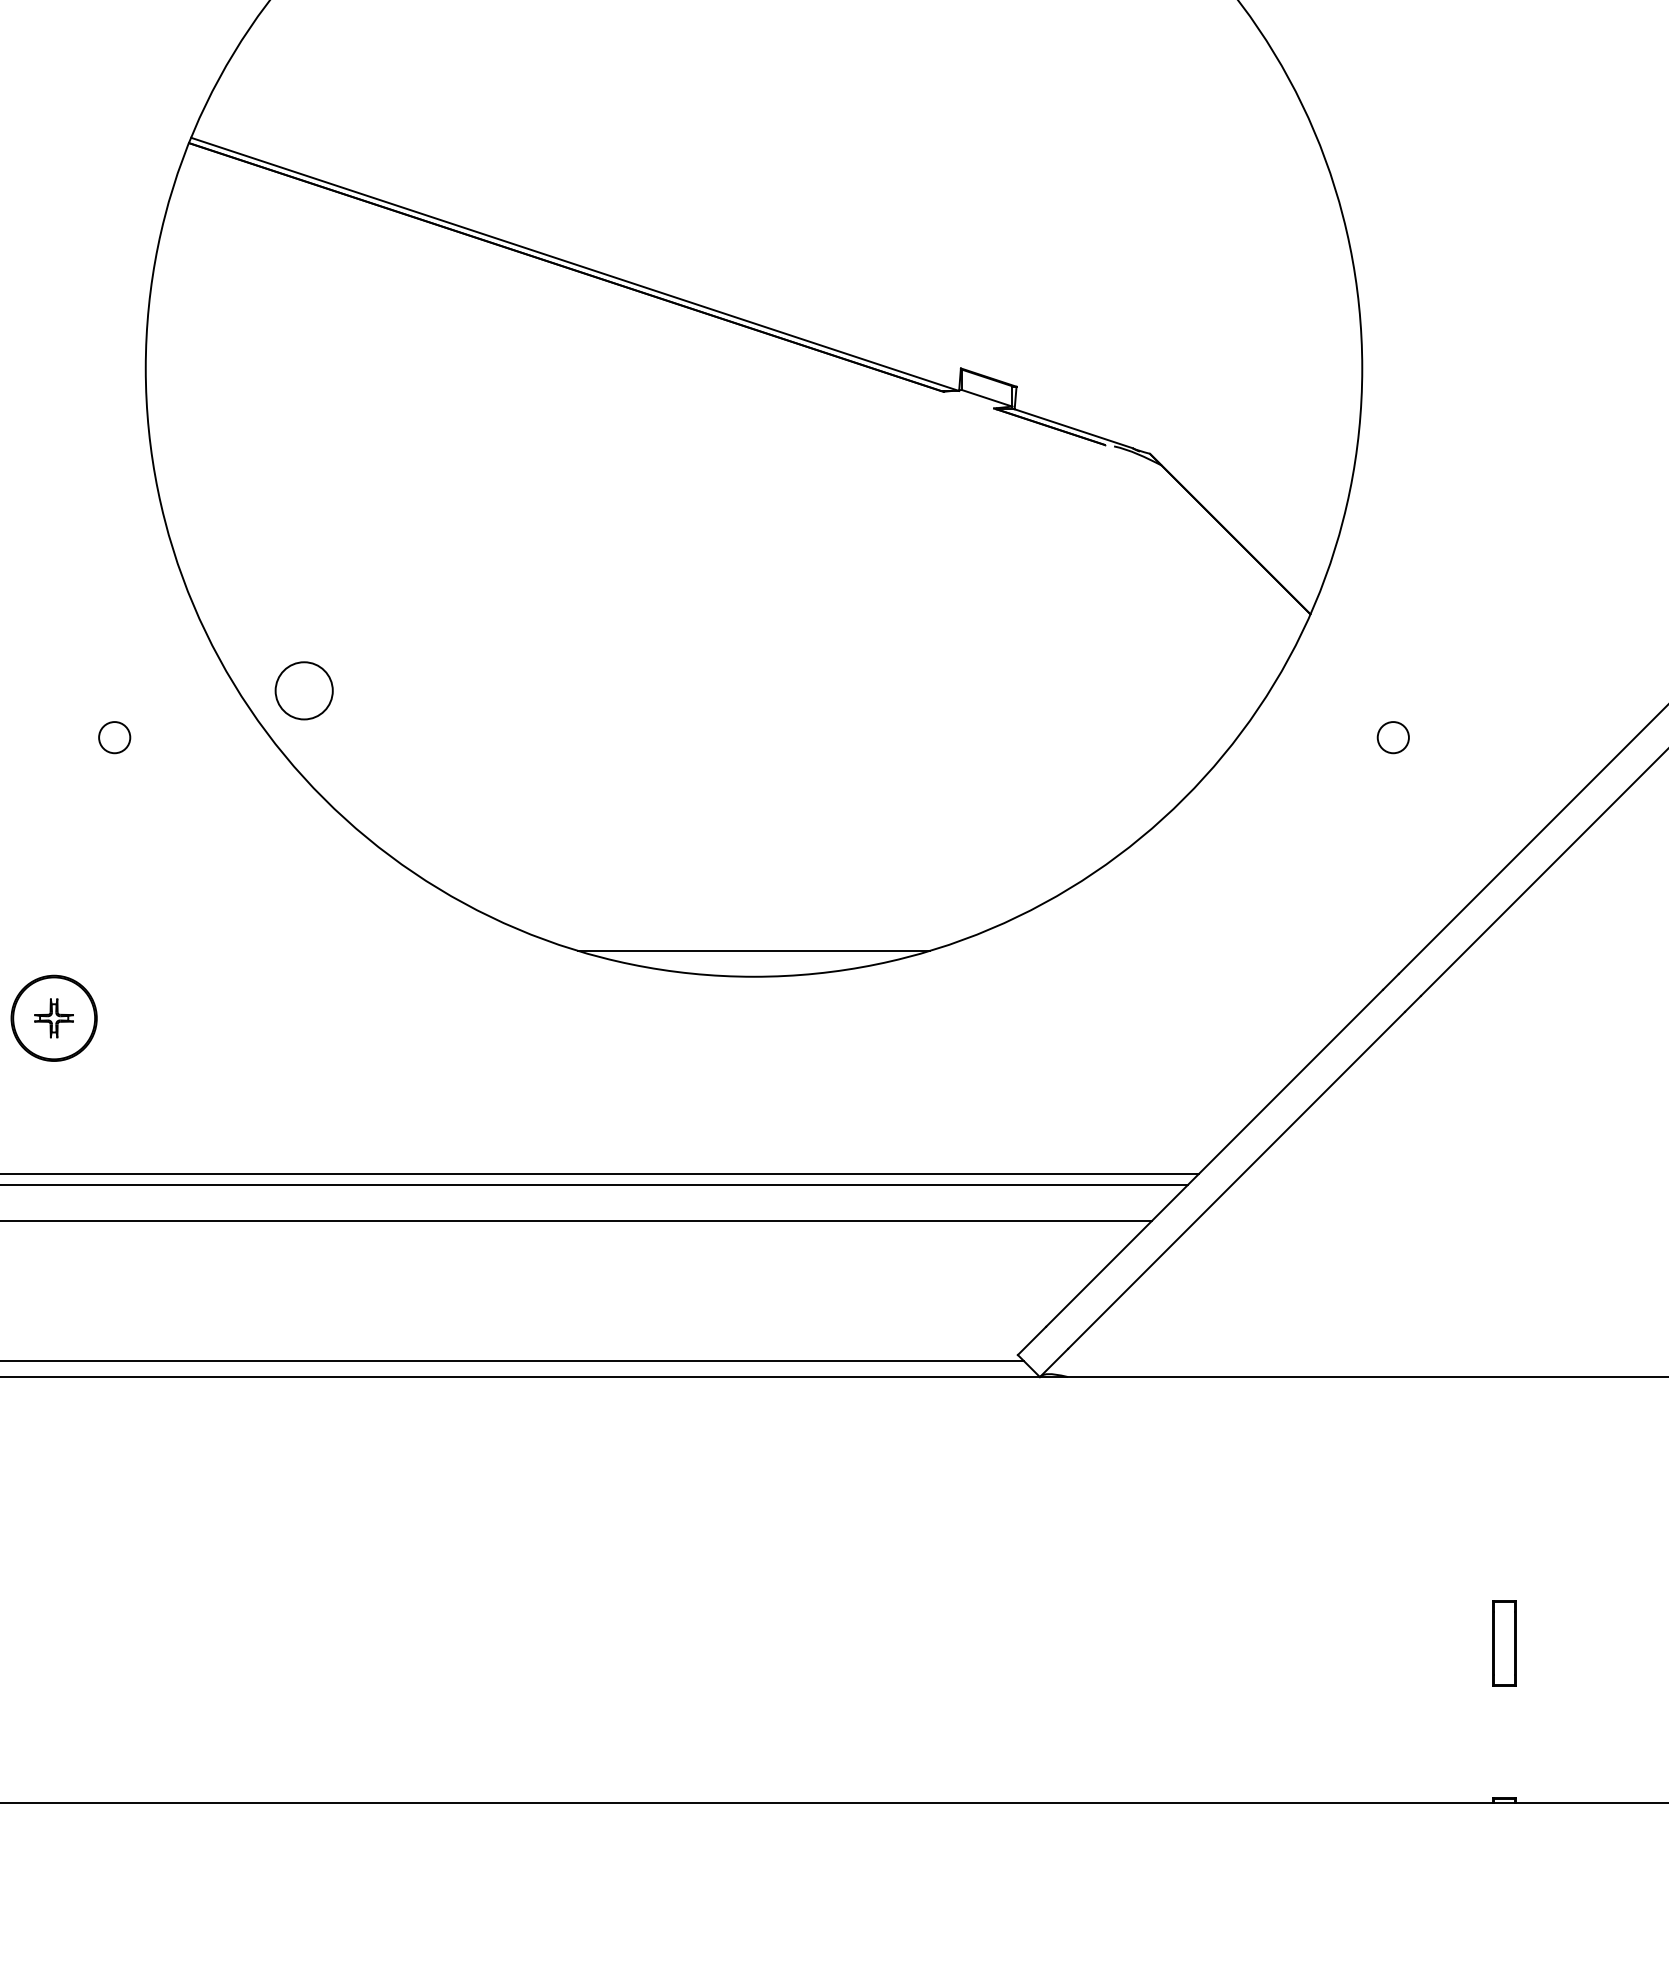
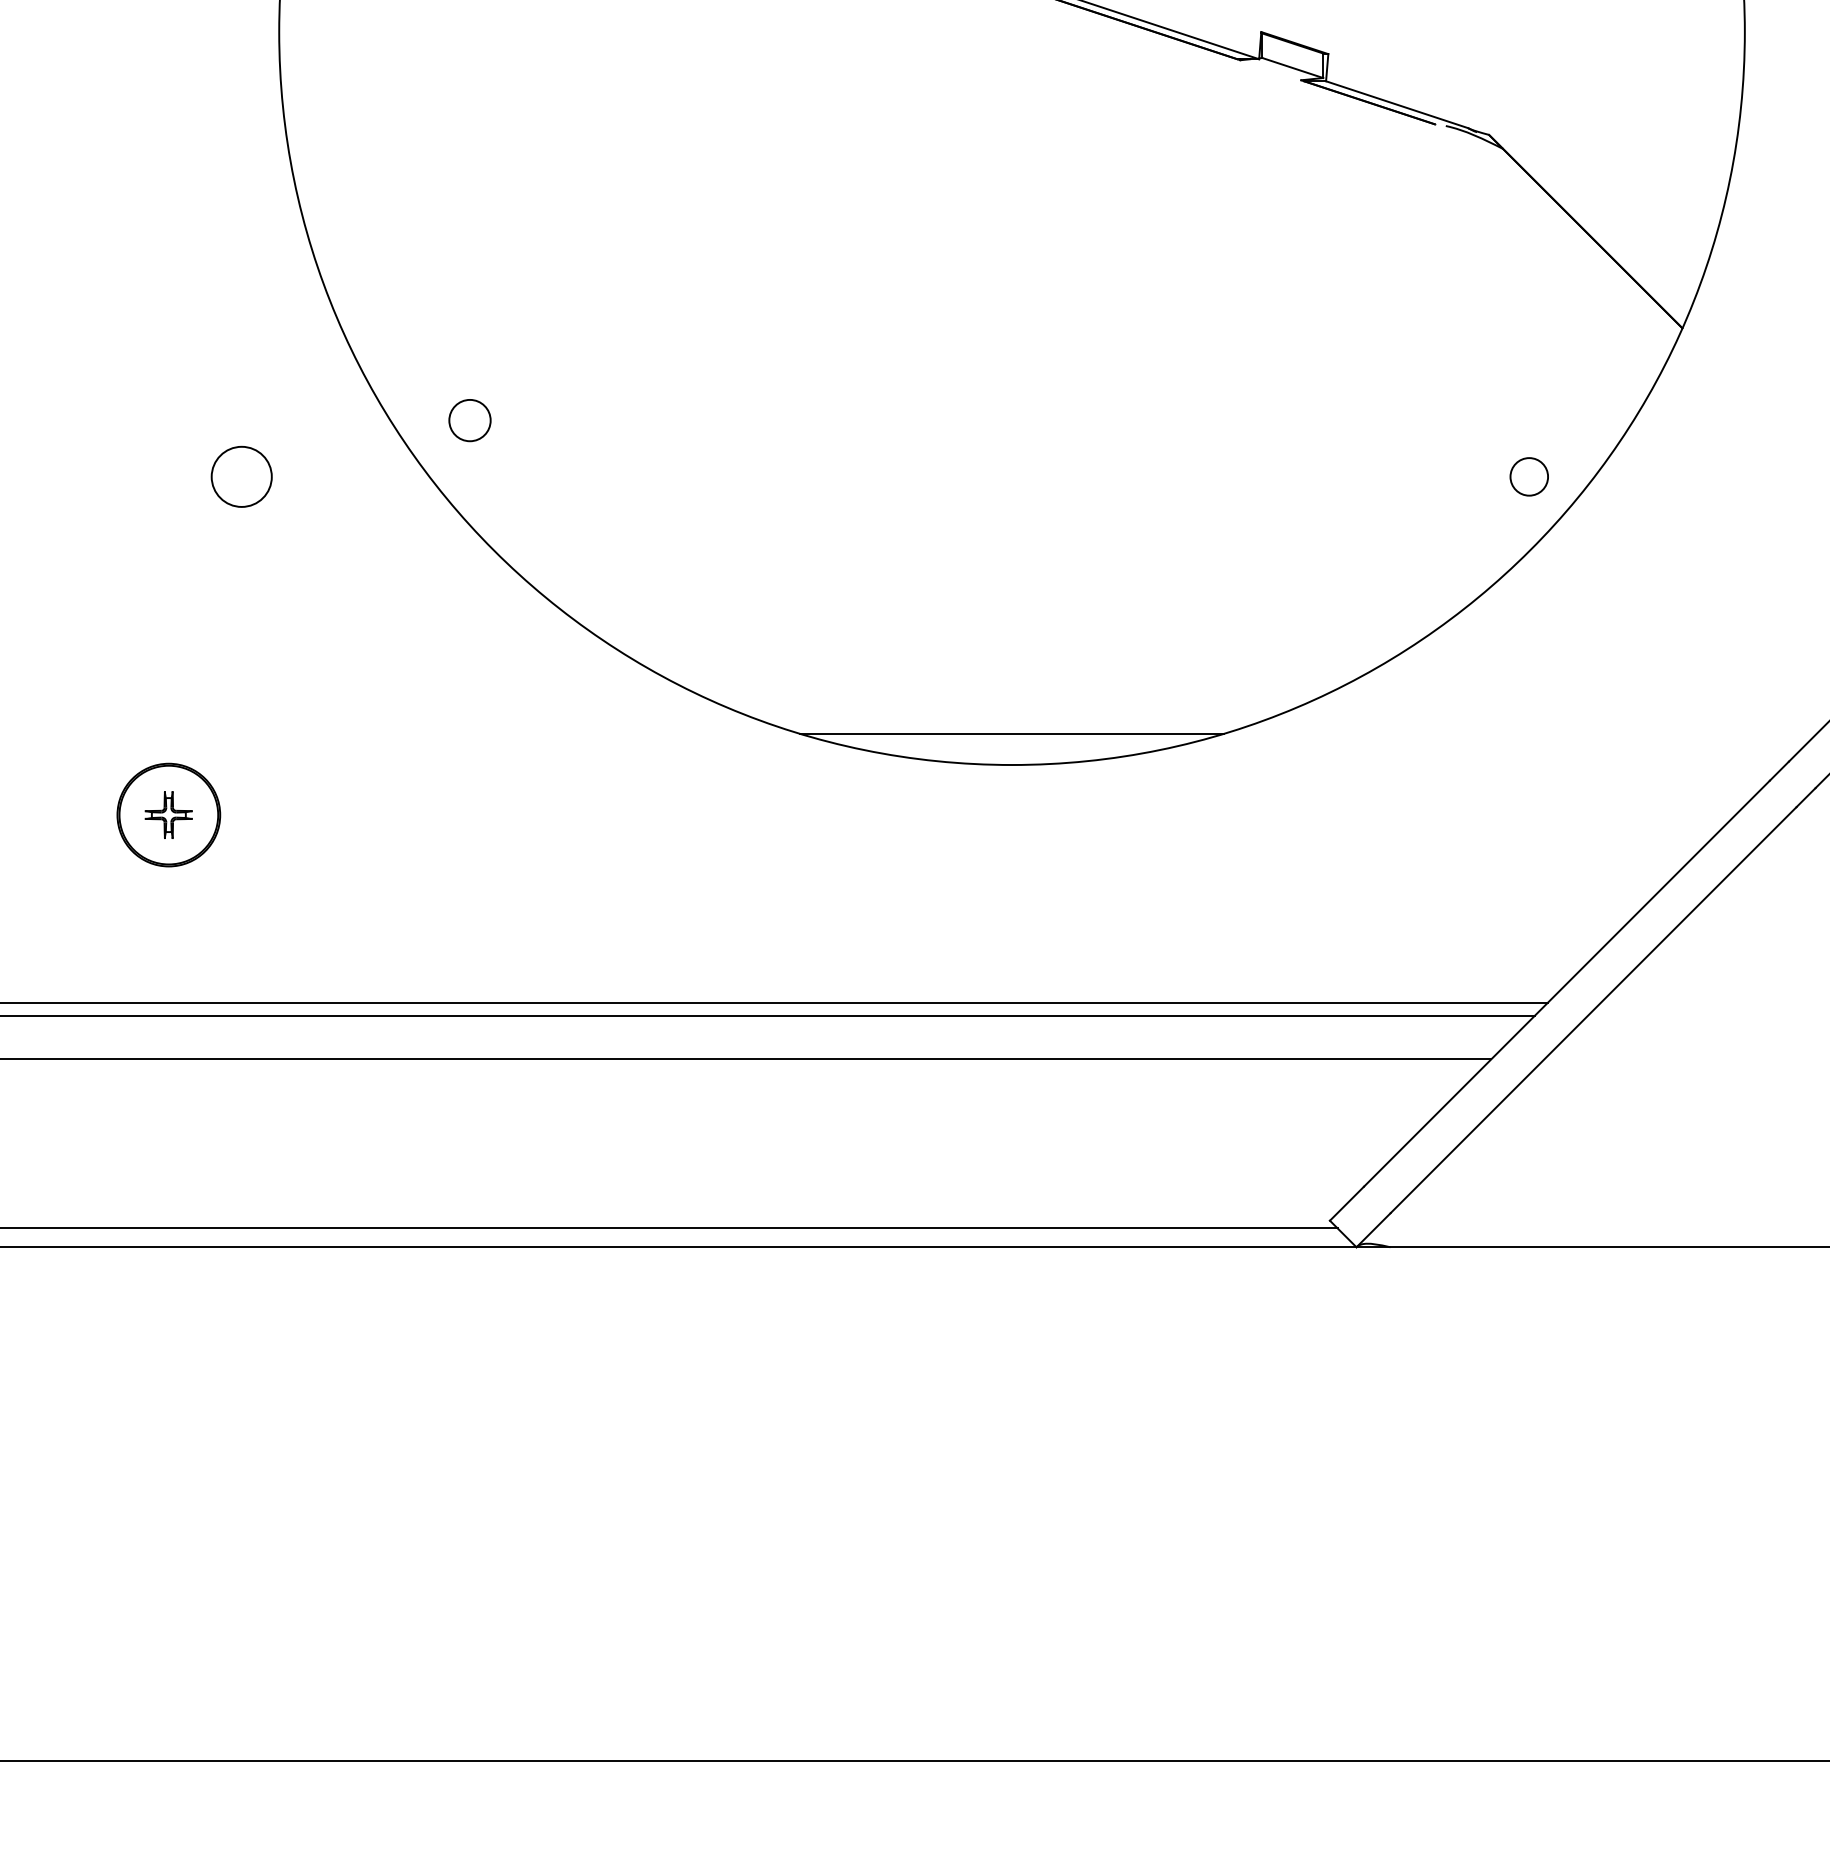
circle: (303, 690) -> (469, 420), size x0.6
circle: (114, 737) -> (241, 476), size x1.6
circle: (1392, 737) -> (1528, 476), moved

